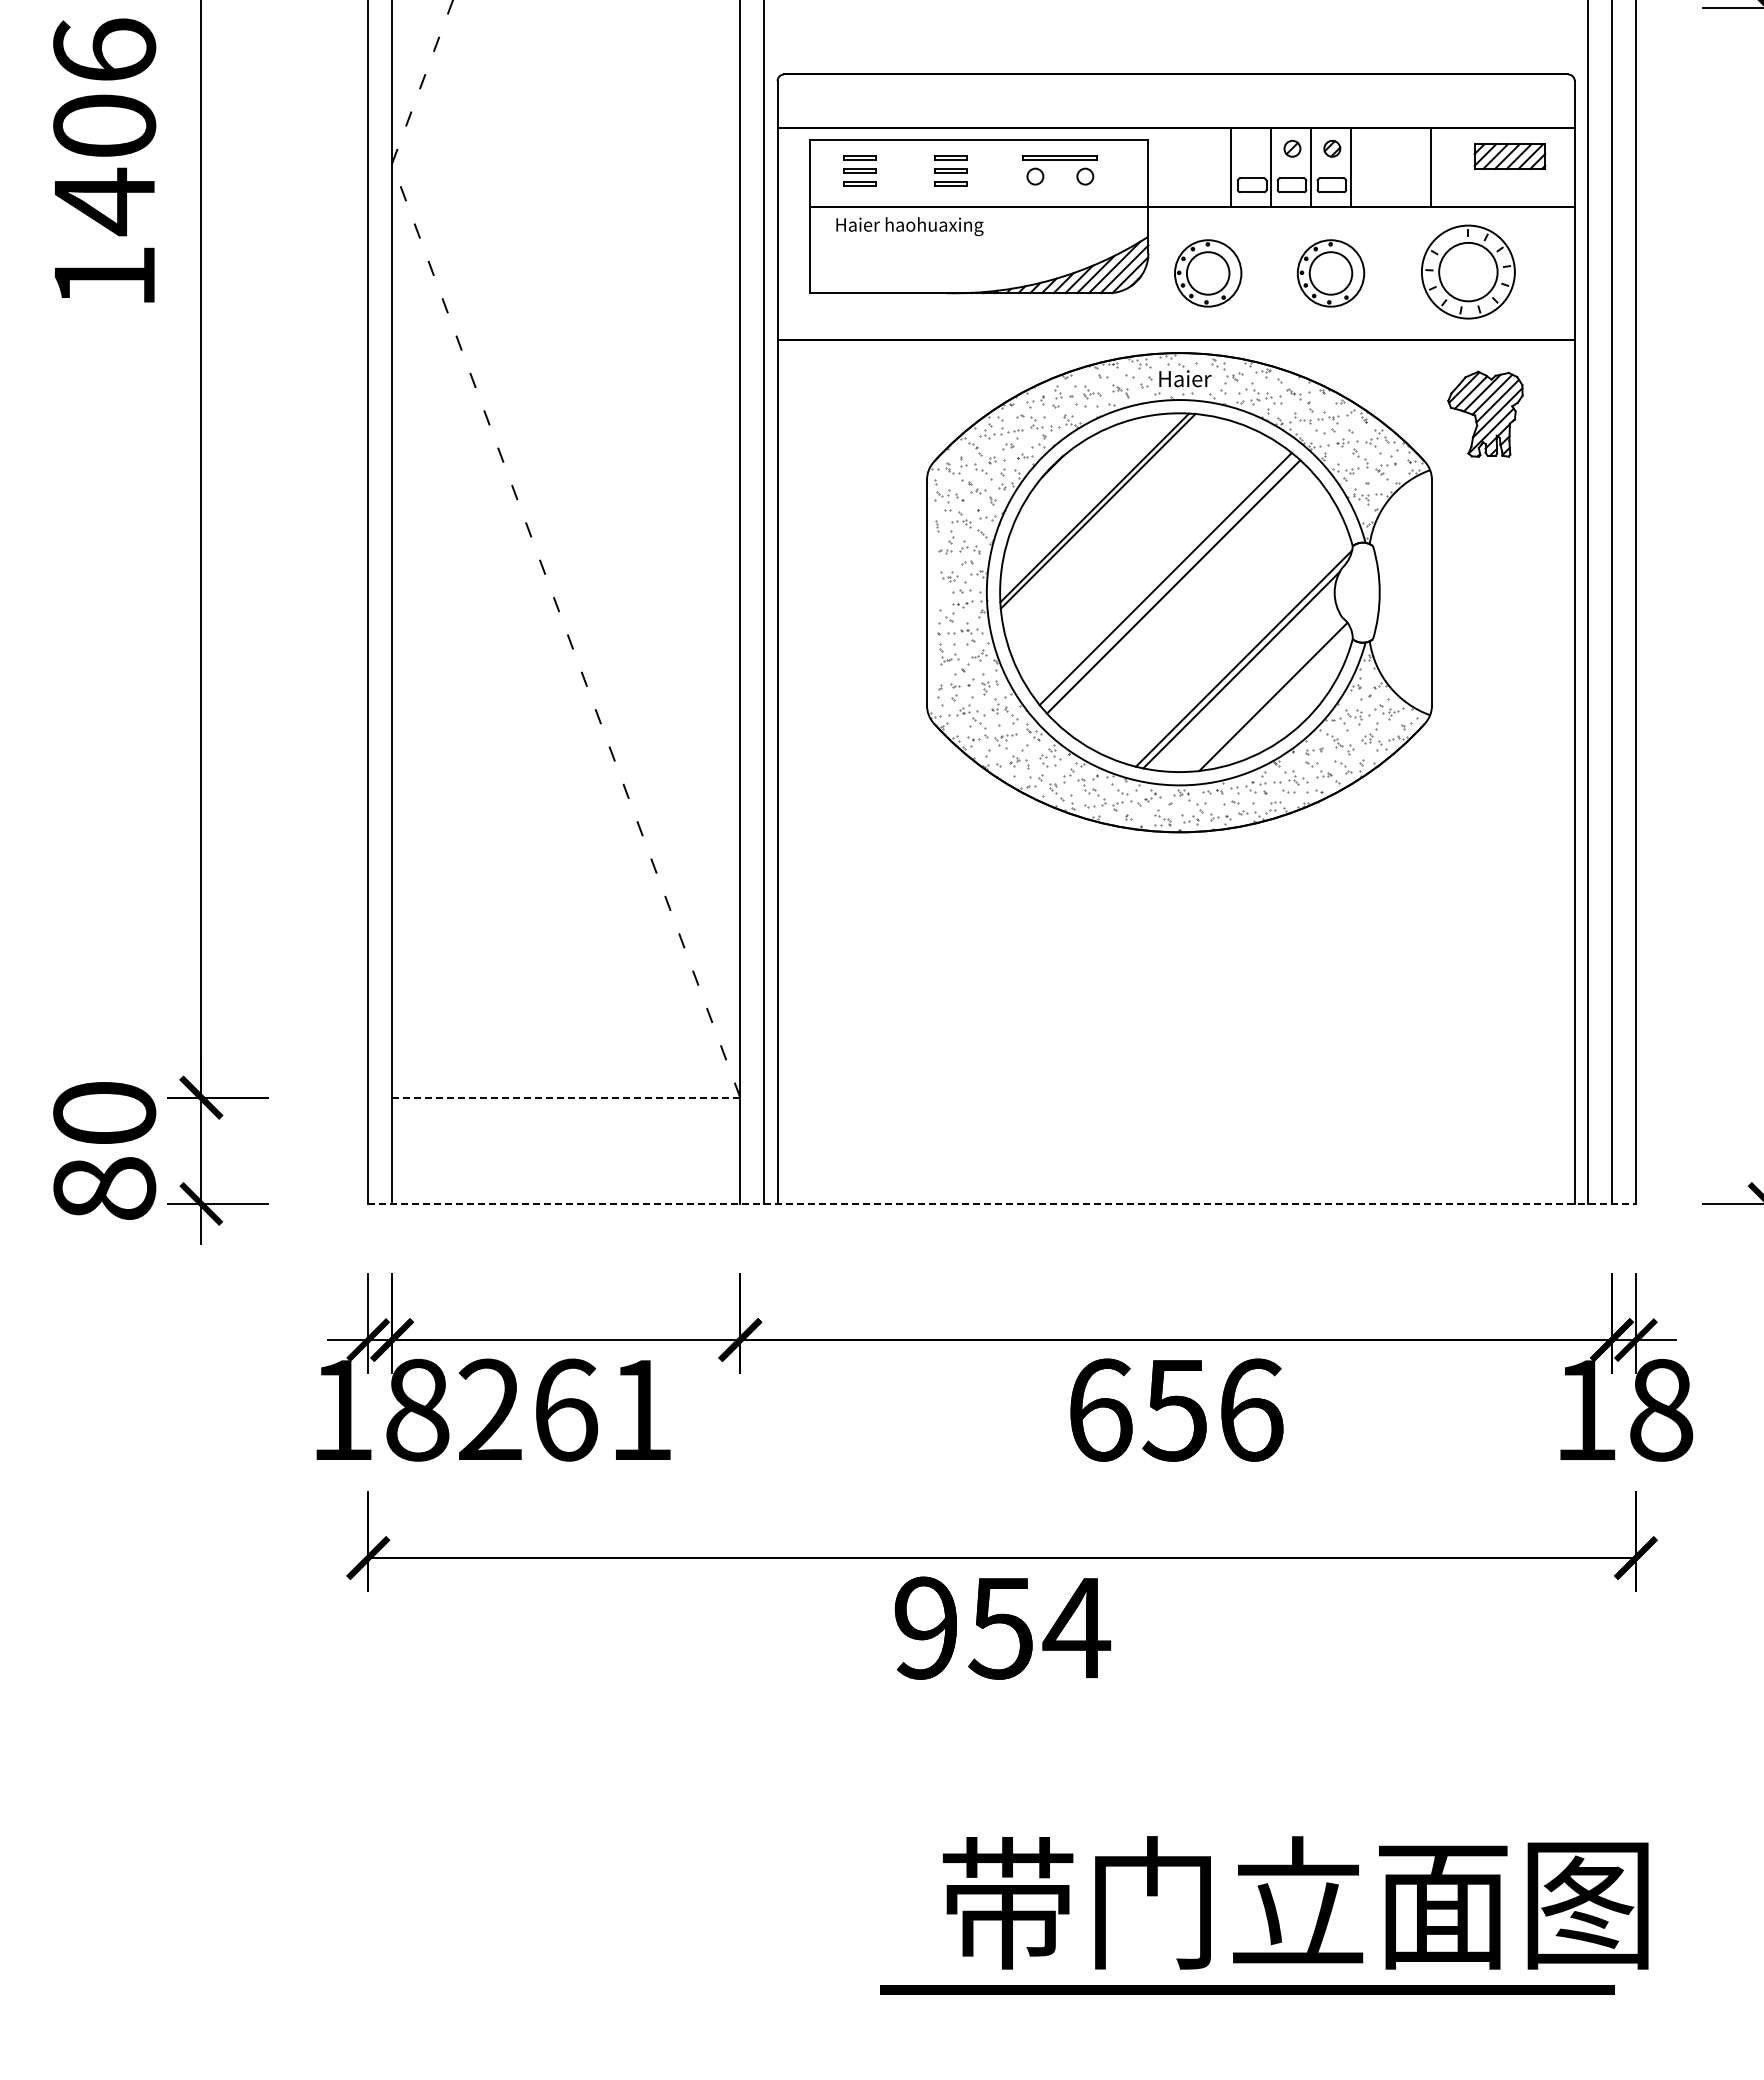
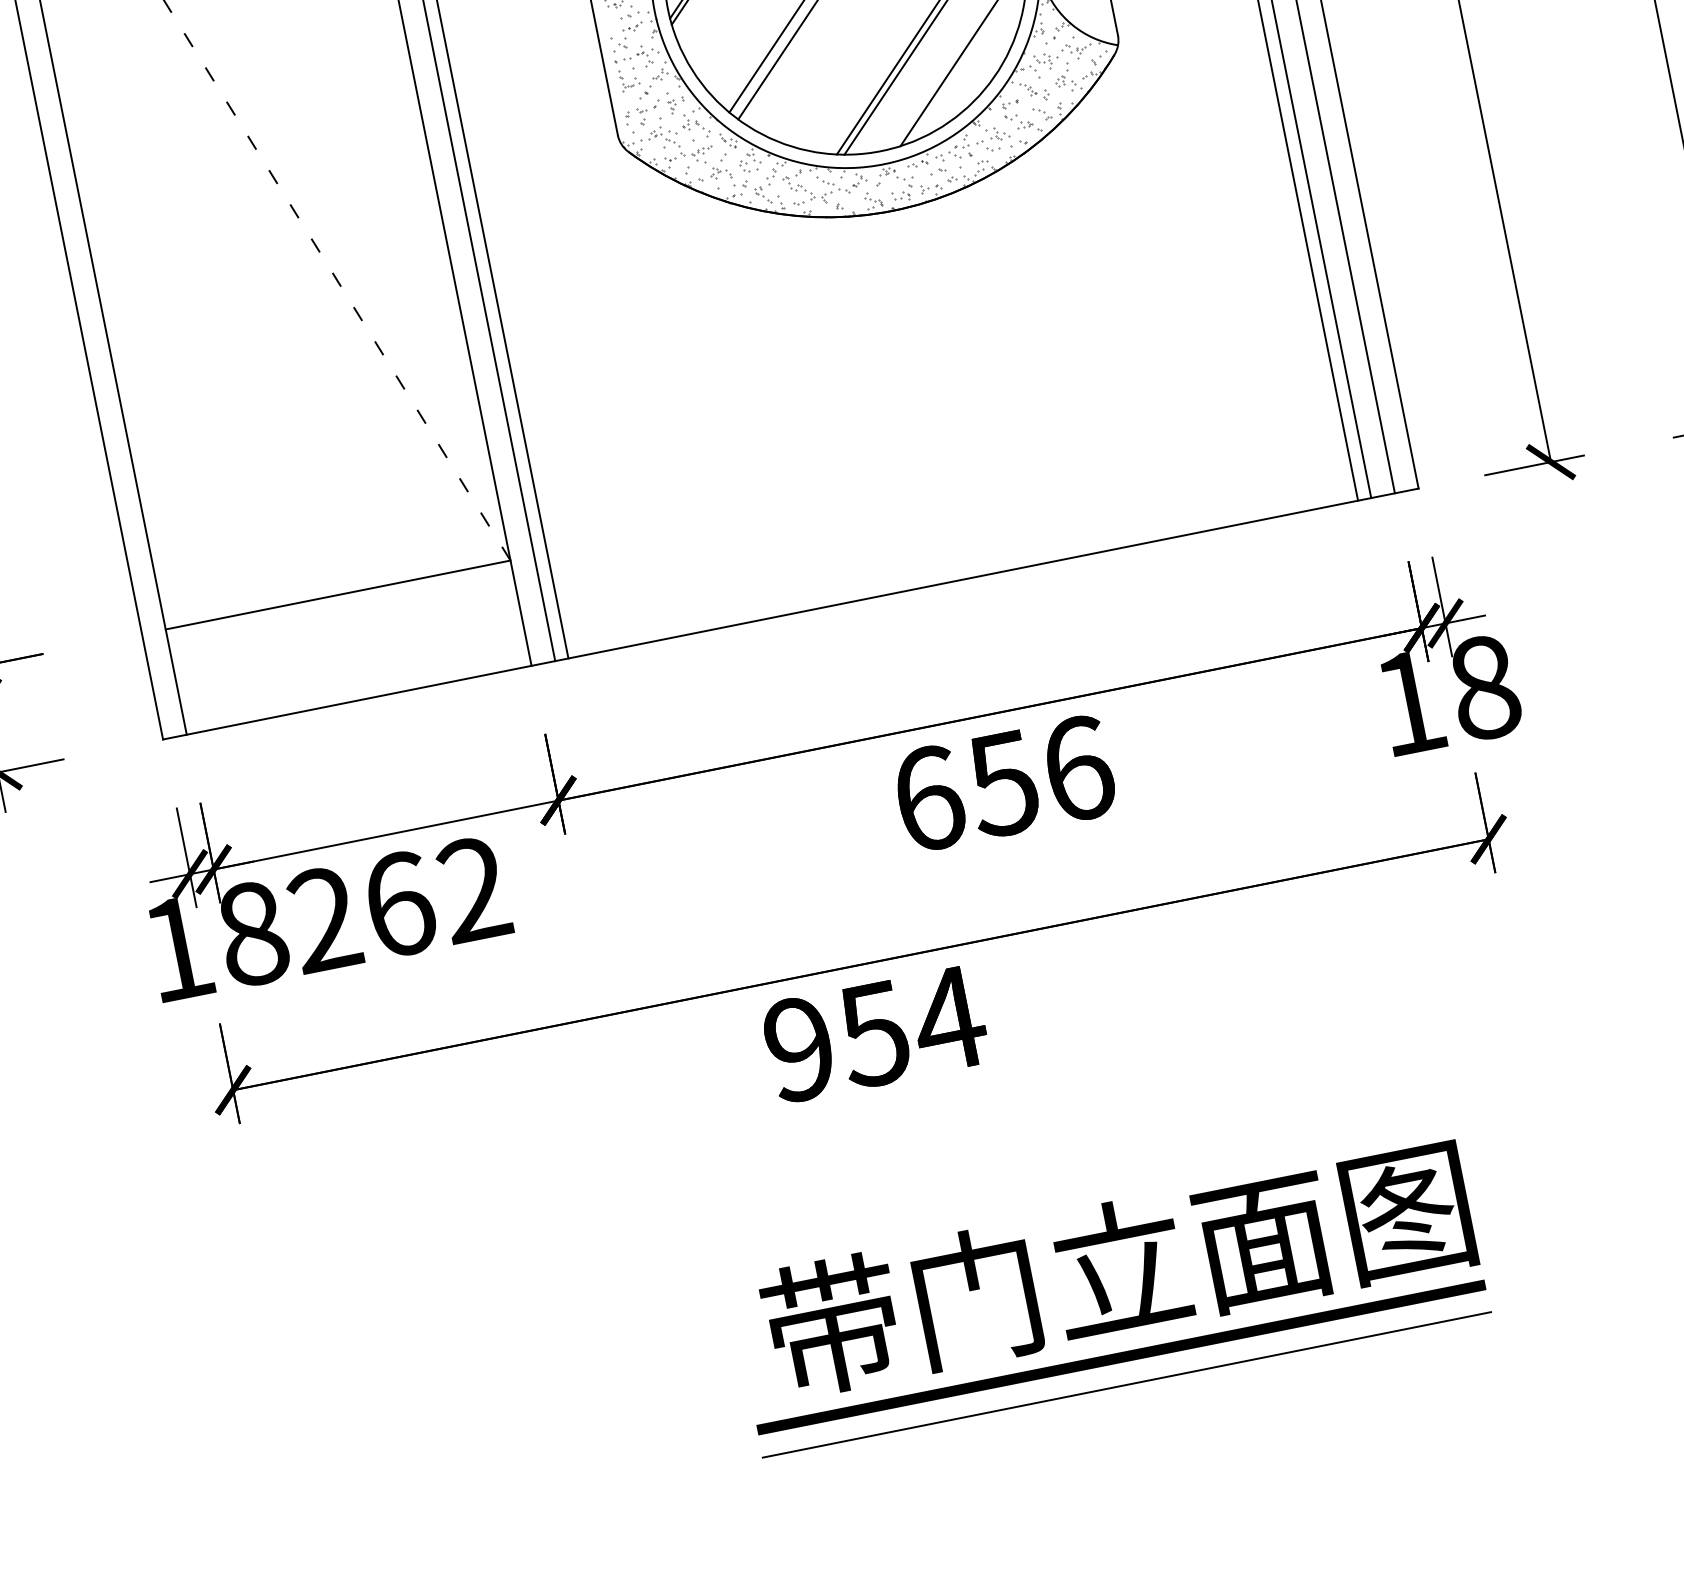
line: (565, 1097) -> (337, 594), dashed -> solid
line: (1002, 1203) -> (791, 613), dashed -> solid
text: (640, 1408) -> (473, 888), 261 -> 262
text: (1295, 1902) -> (1117, 1268), moved
line: (1247, 1989) -> (1121, 1357), moved
line: (1178, 2017) -> (1126, 1384), added

